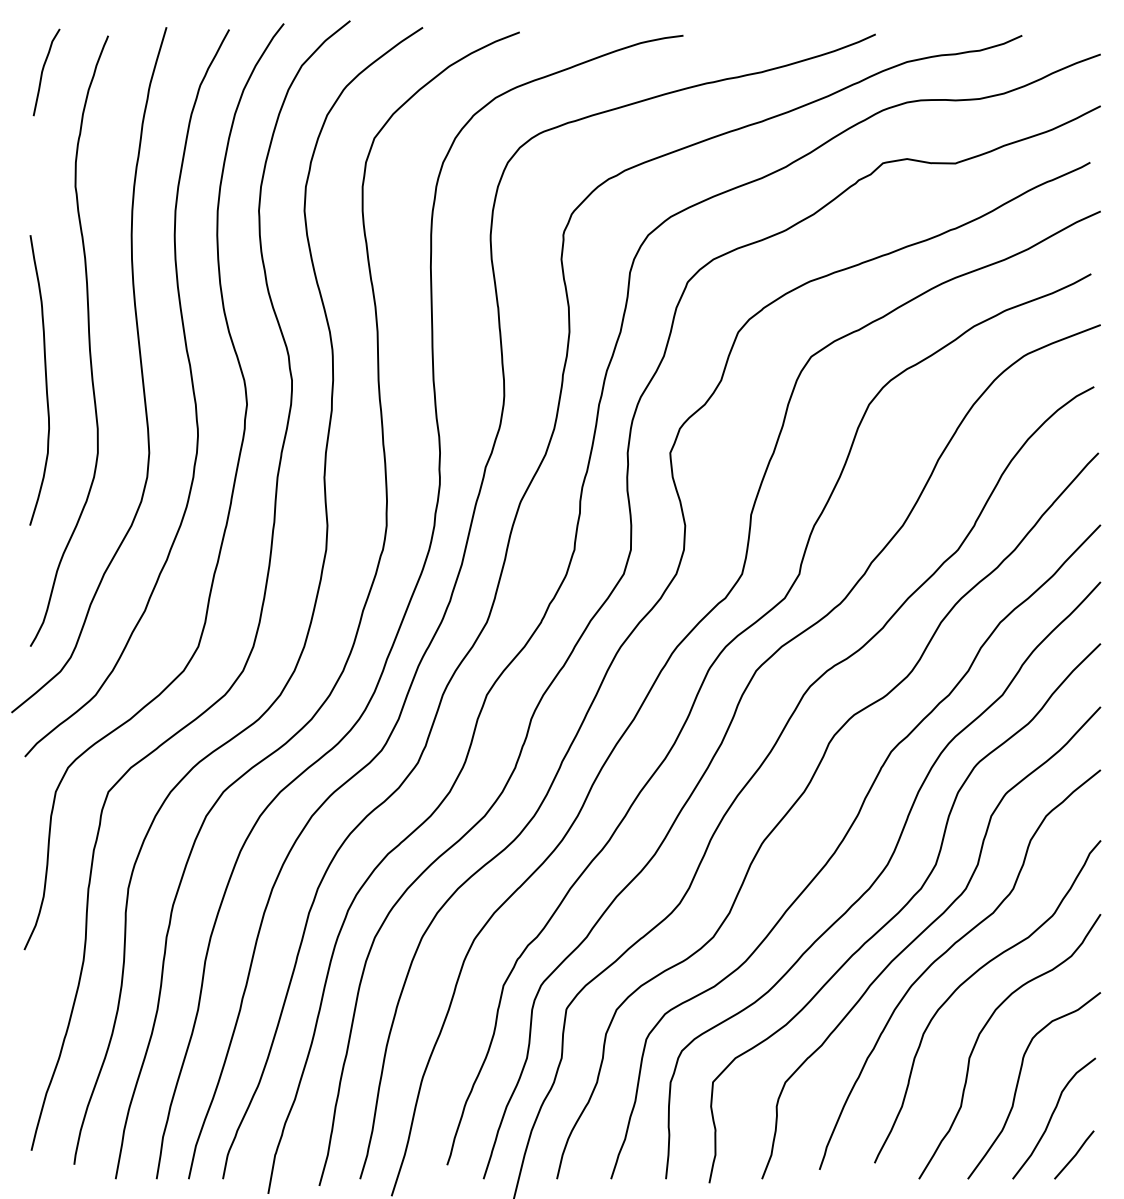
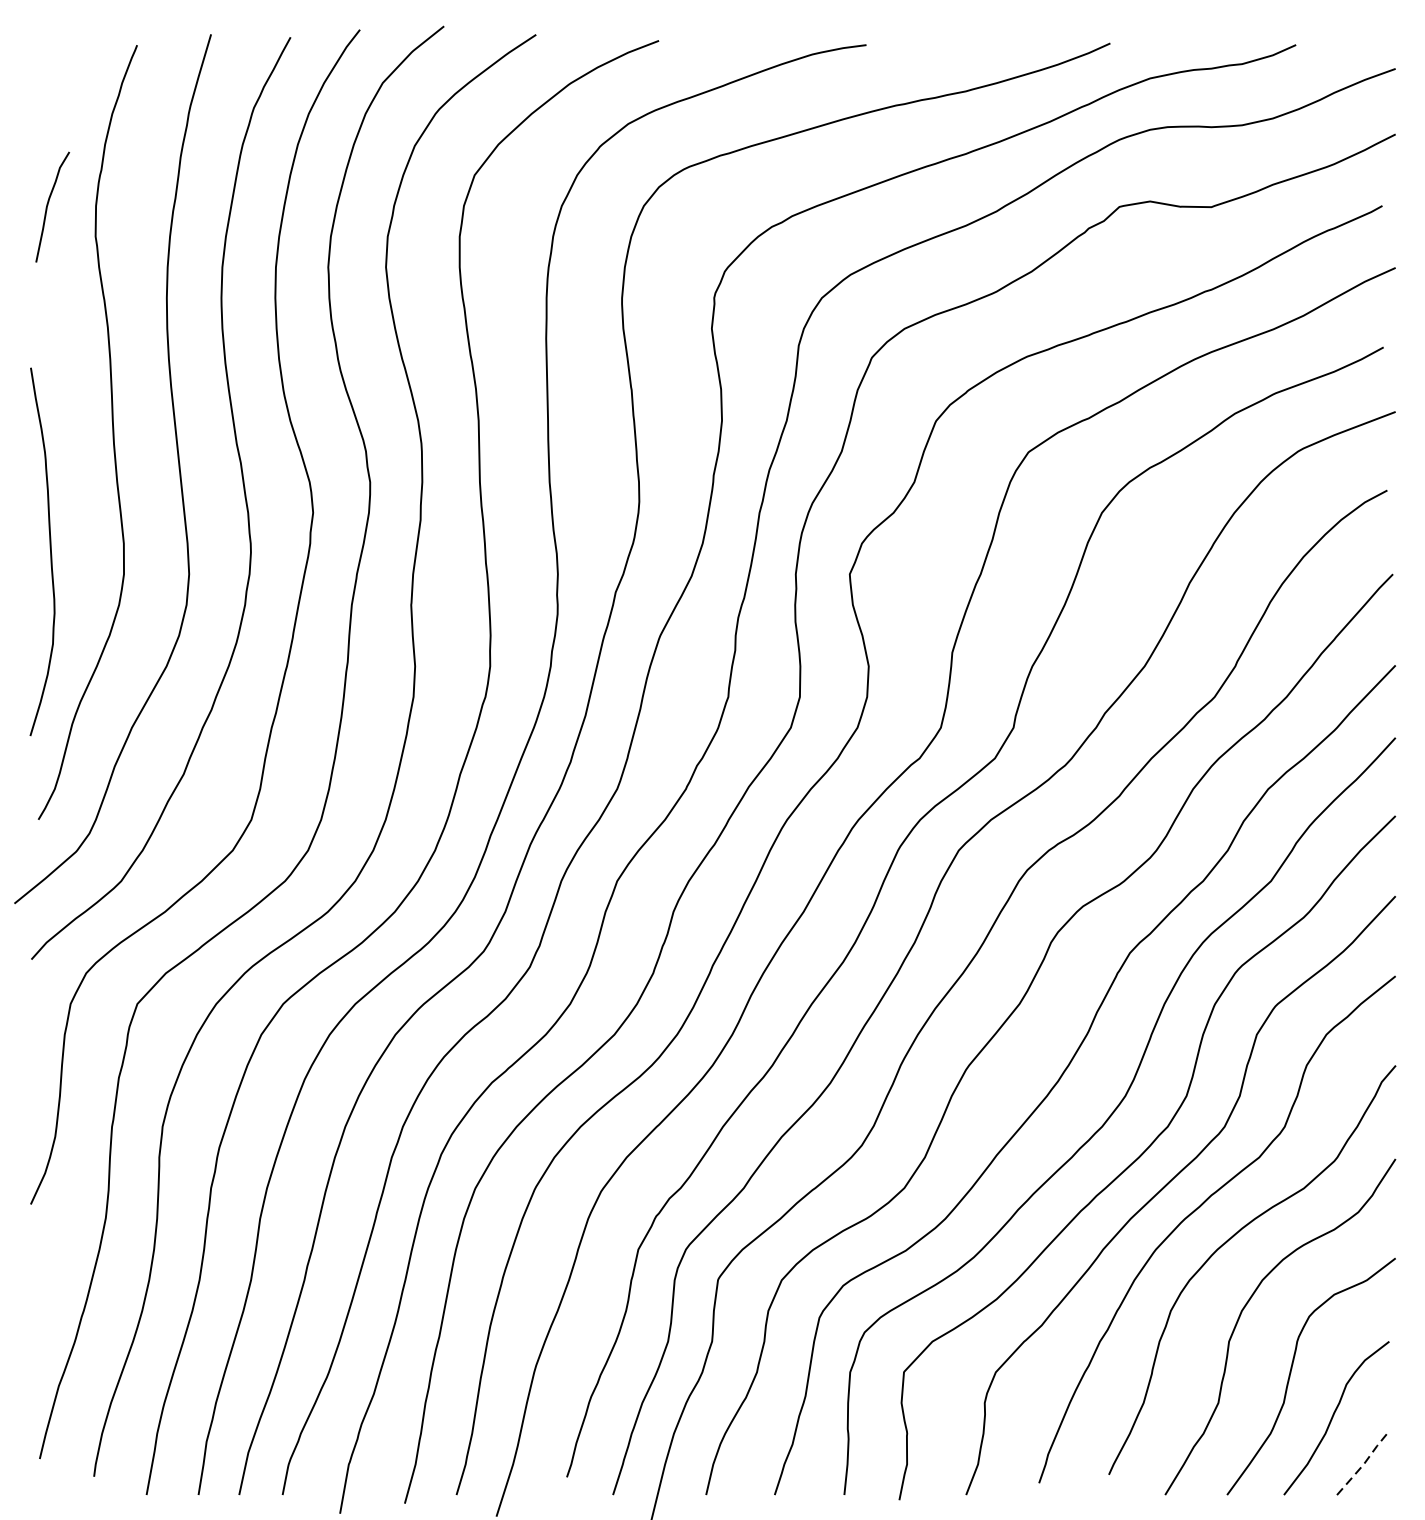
curve: (43, 71) -> (48, 205), moved
curve: (45, 380) -> (49, 552), moved
line: (1075, 1155) -> (1363, 1465), solid -> dashed

